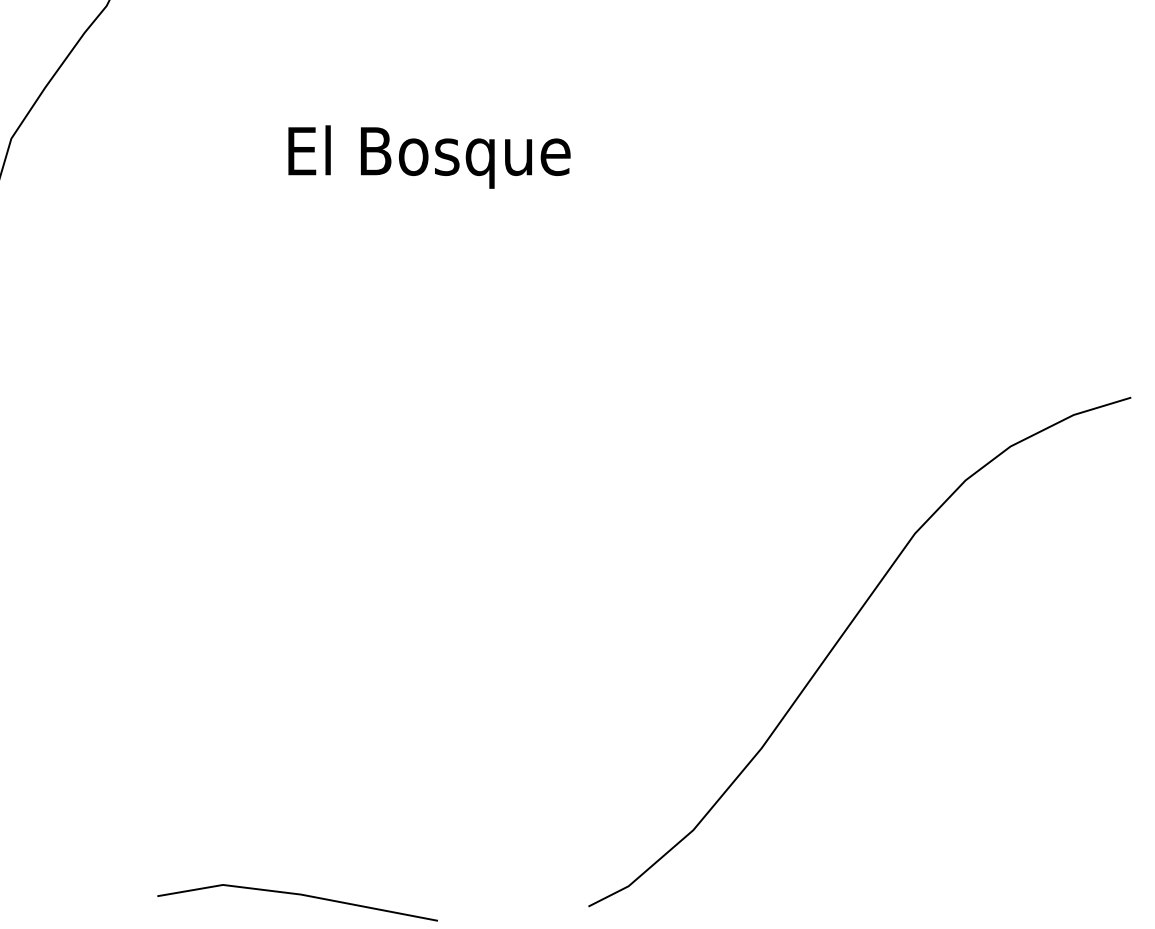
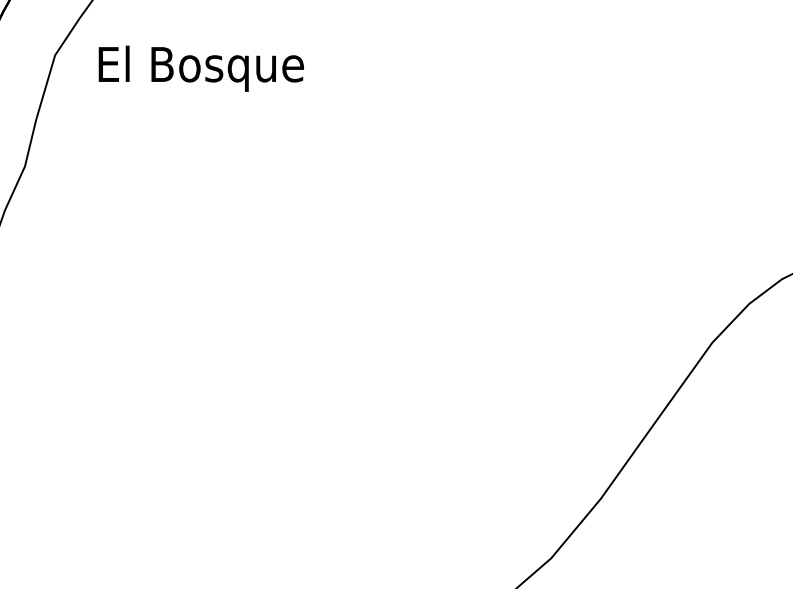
text: (429, 156) -> (201, 68), moved

